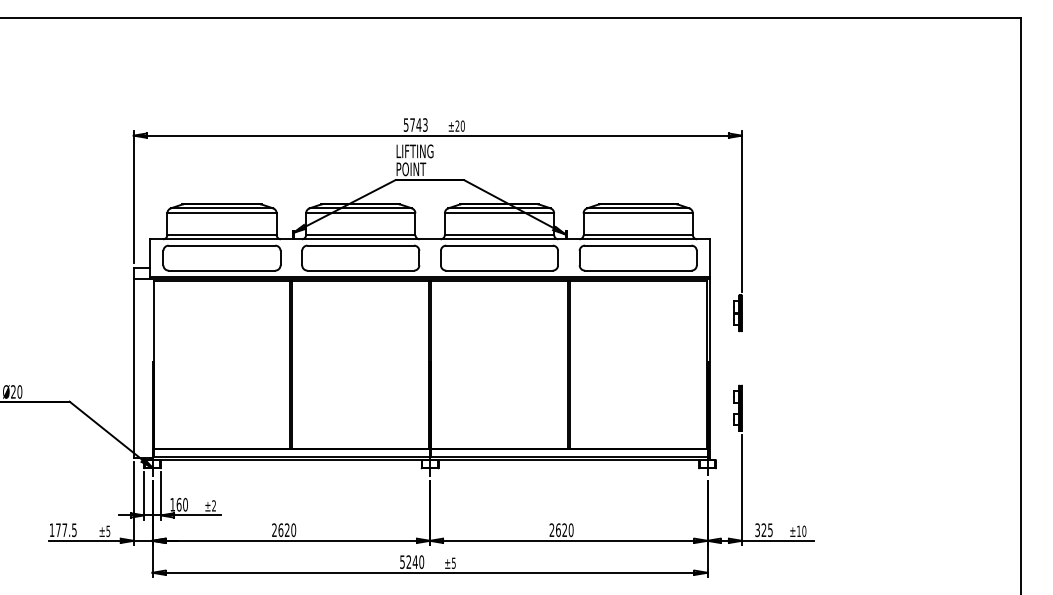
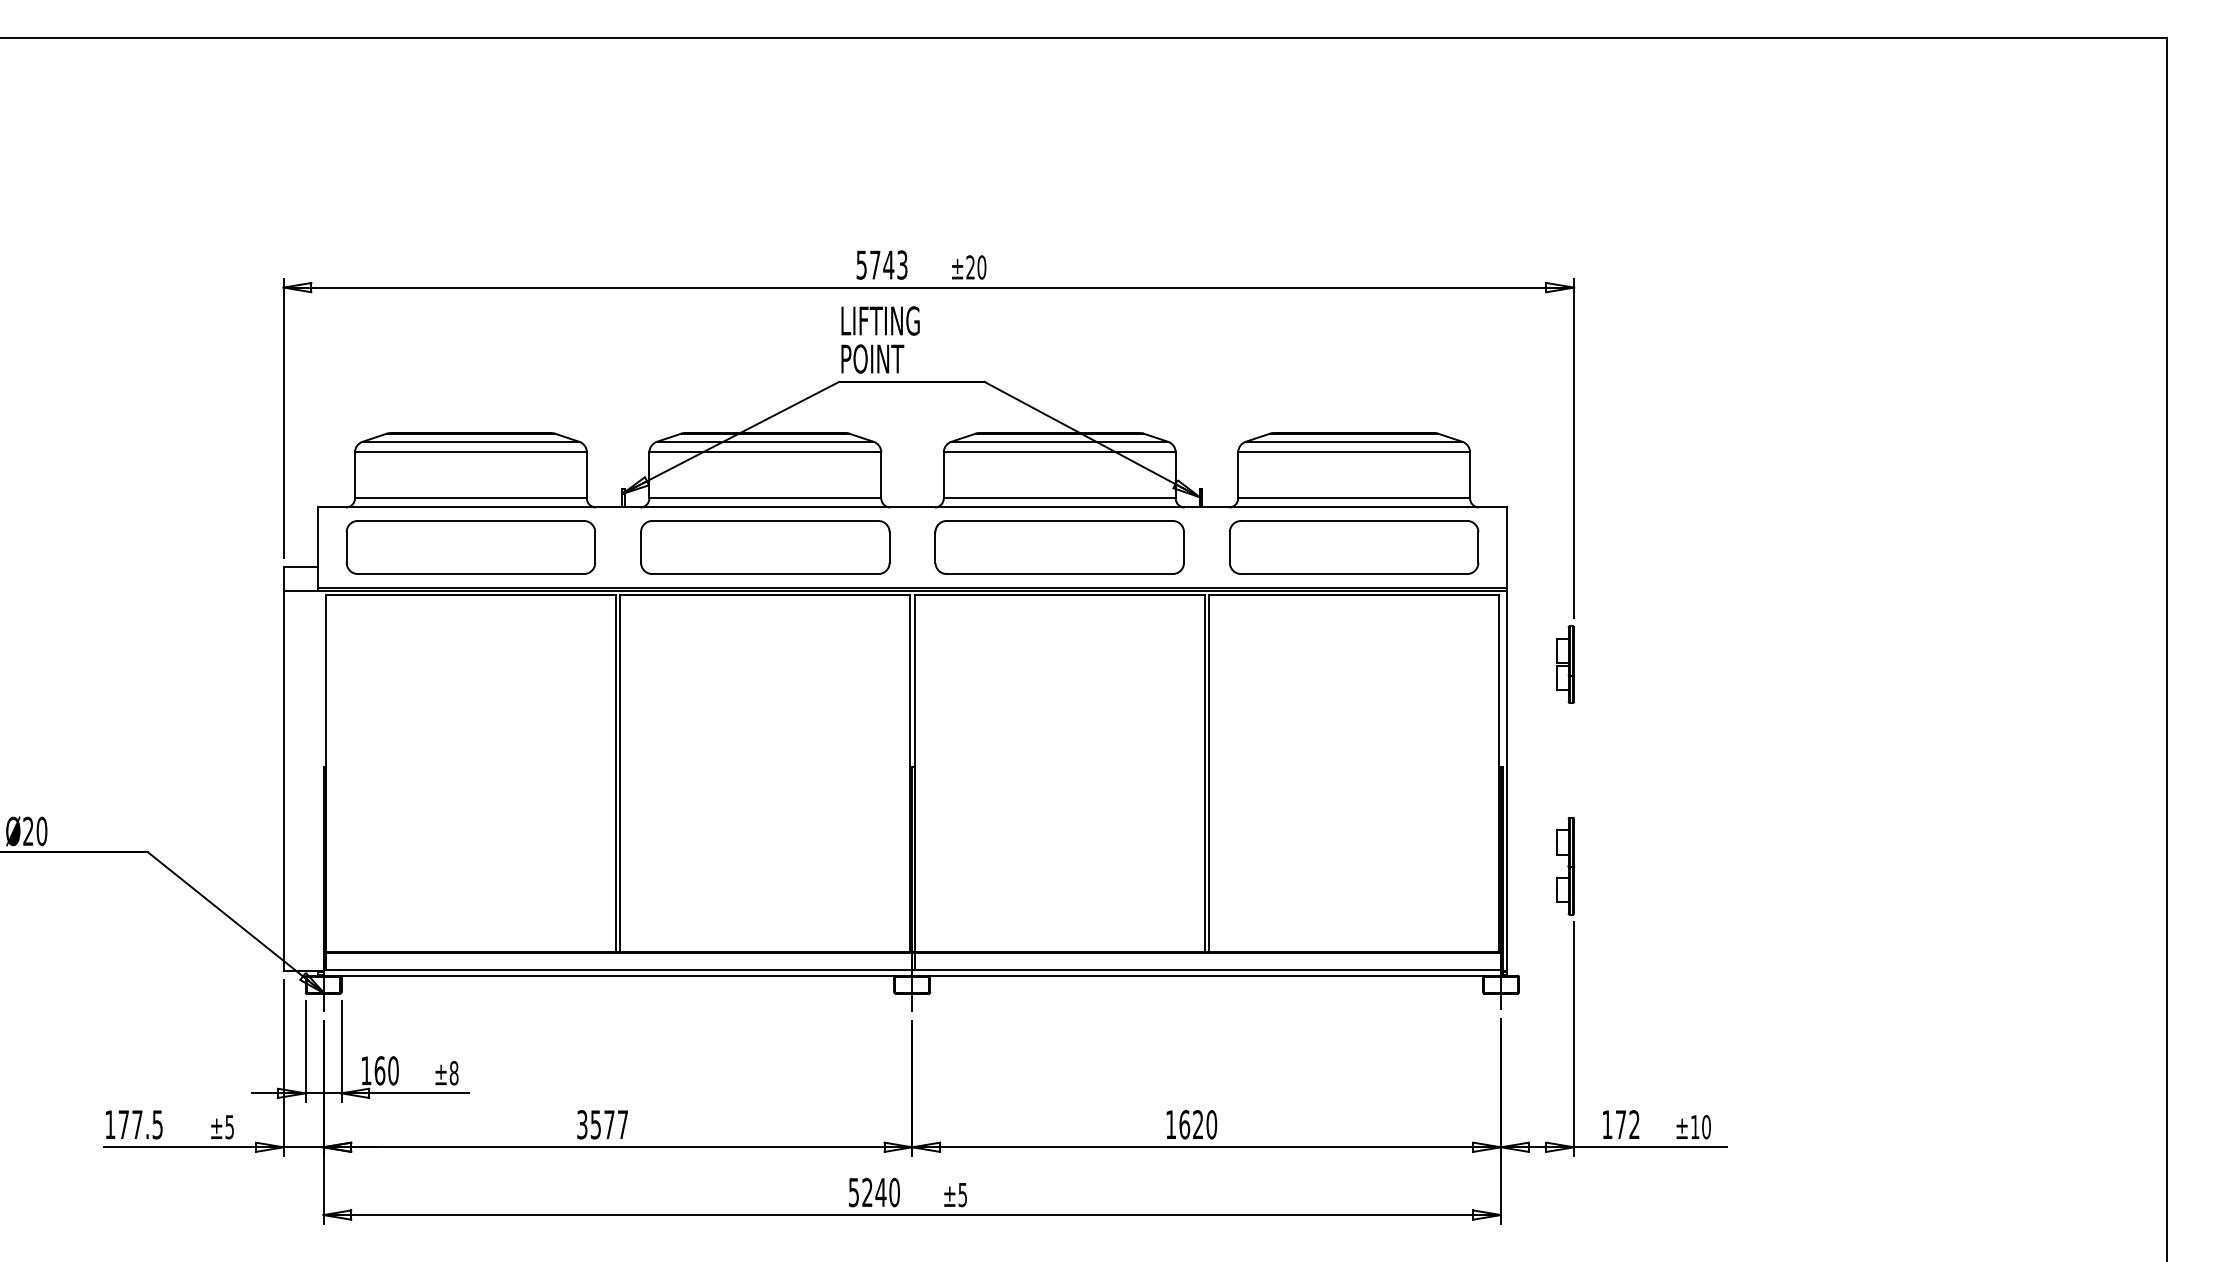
text: (214, 505) -> (454, 1072), ±2 -> ±8
text: (551, 529) -> (1170, 1123), 2620 -> 1620
text: (284, 530) -> (603, 1125), 2620 -> 3577
text: (763, 530) -> (1619, 1125), 325 -> 172

